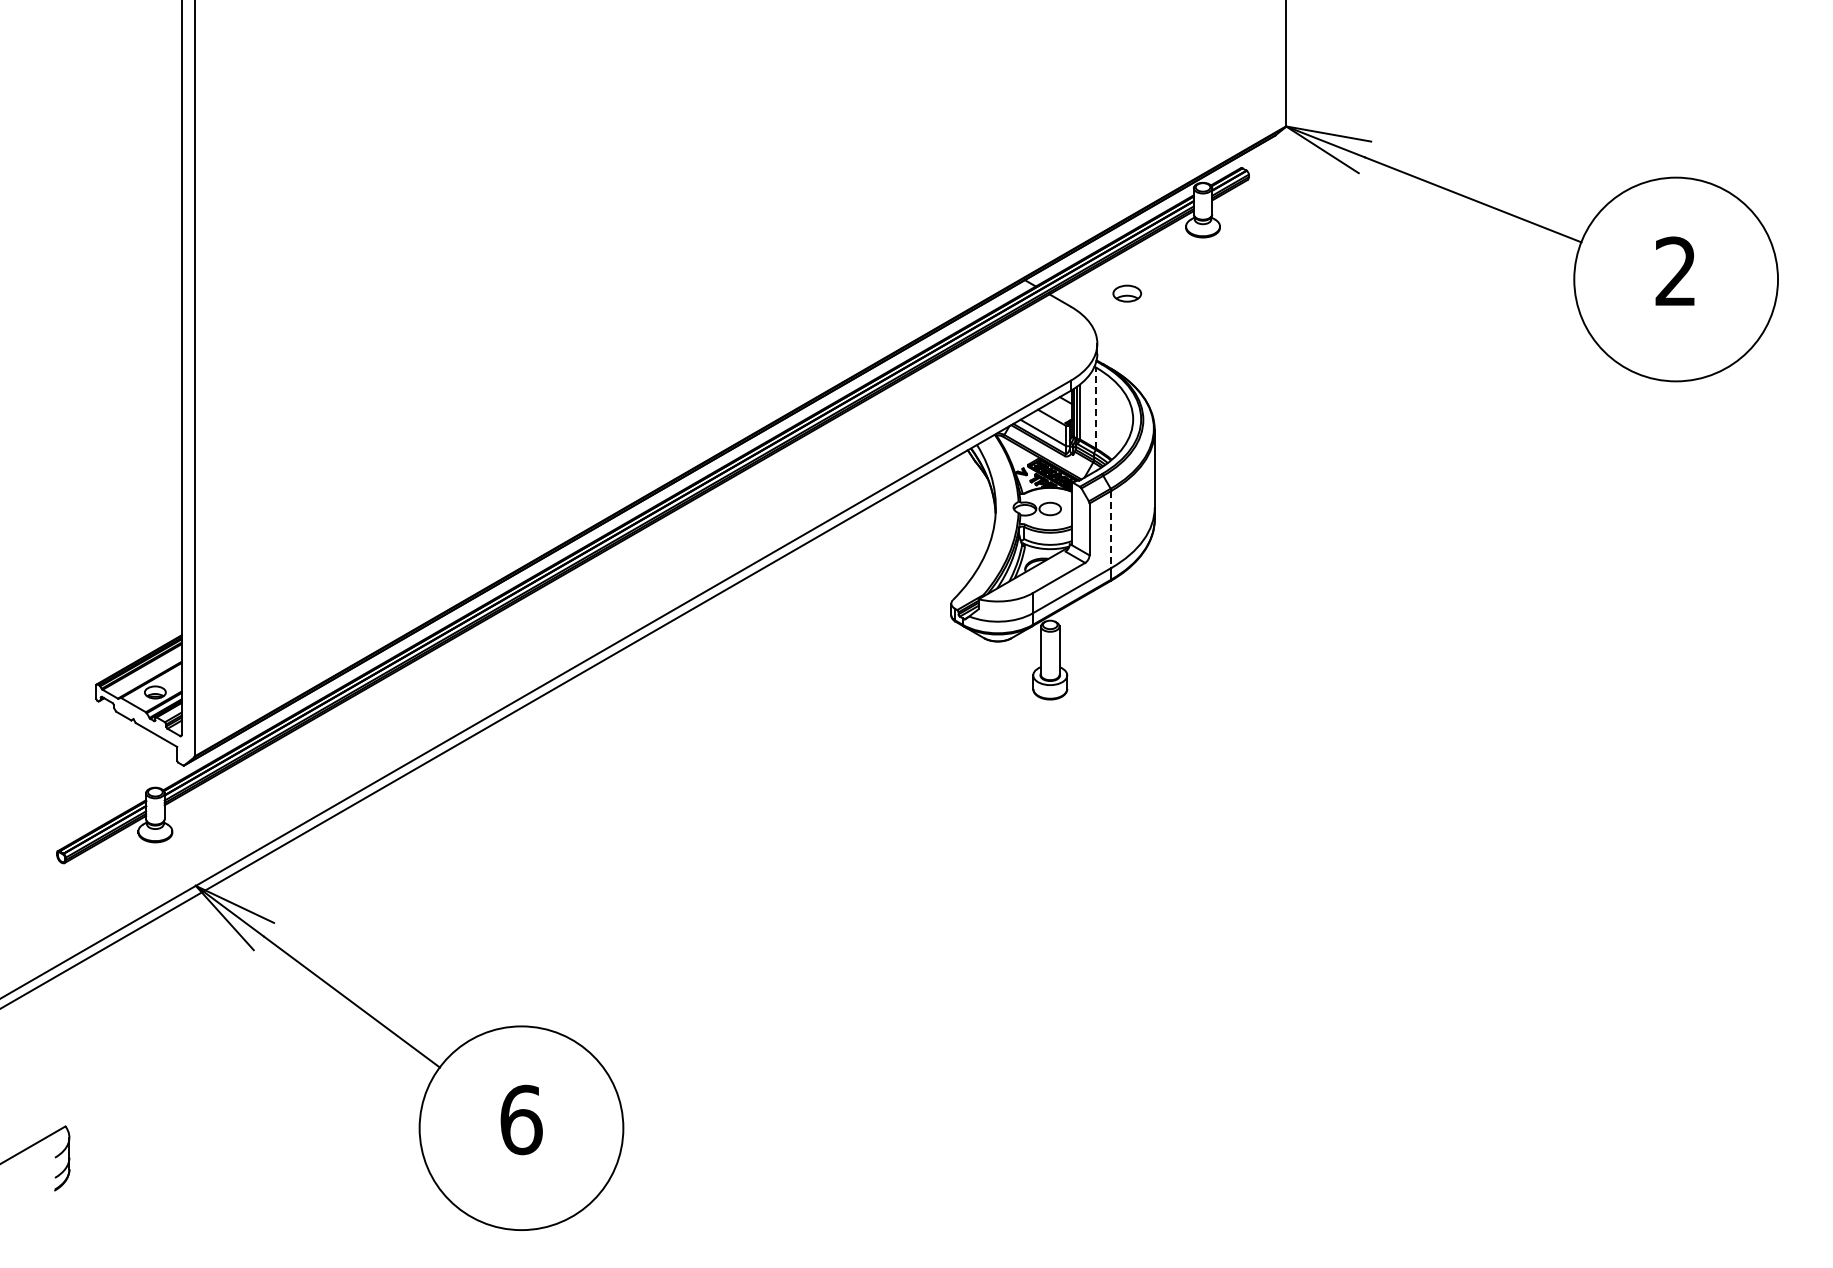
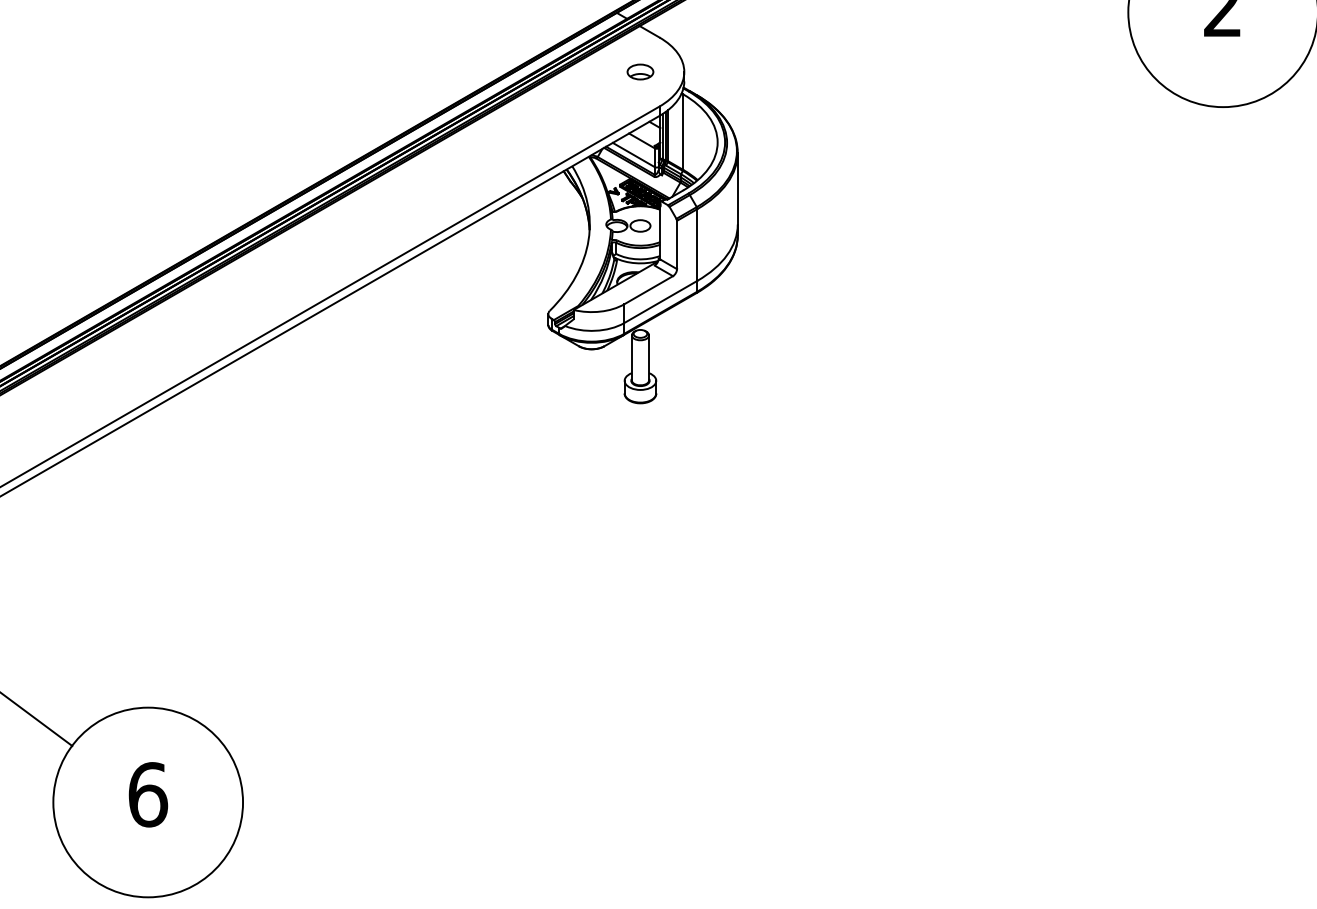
part: (1126, 293) -> (639, 71), moved
line: (1096, 408) -> (683, 132), dashed -> solid
line: (1111, 529) -> (697, 245), dashed -> solid

